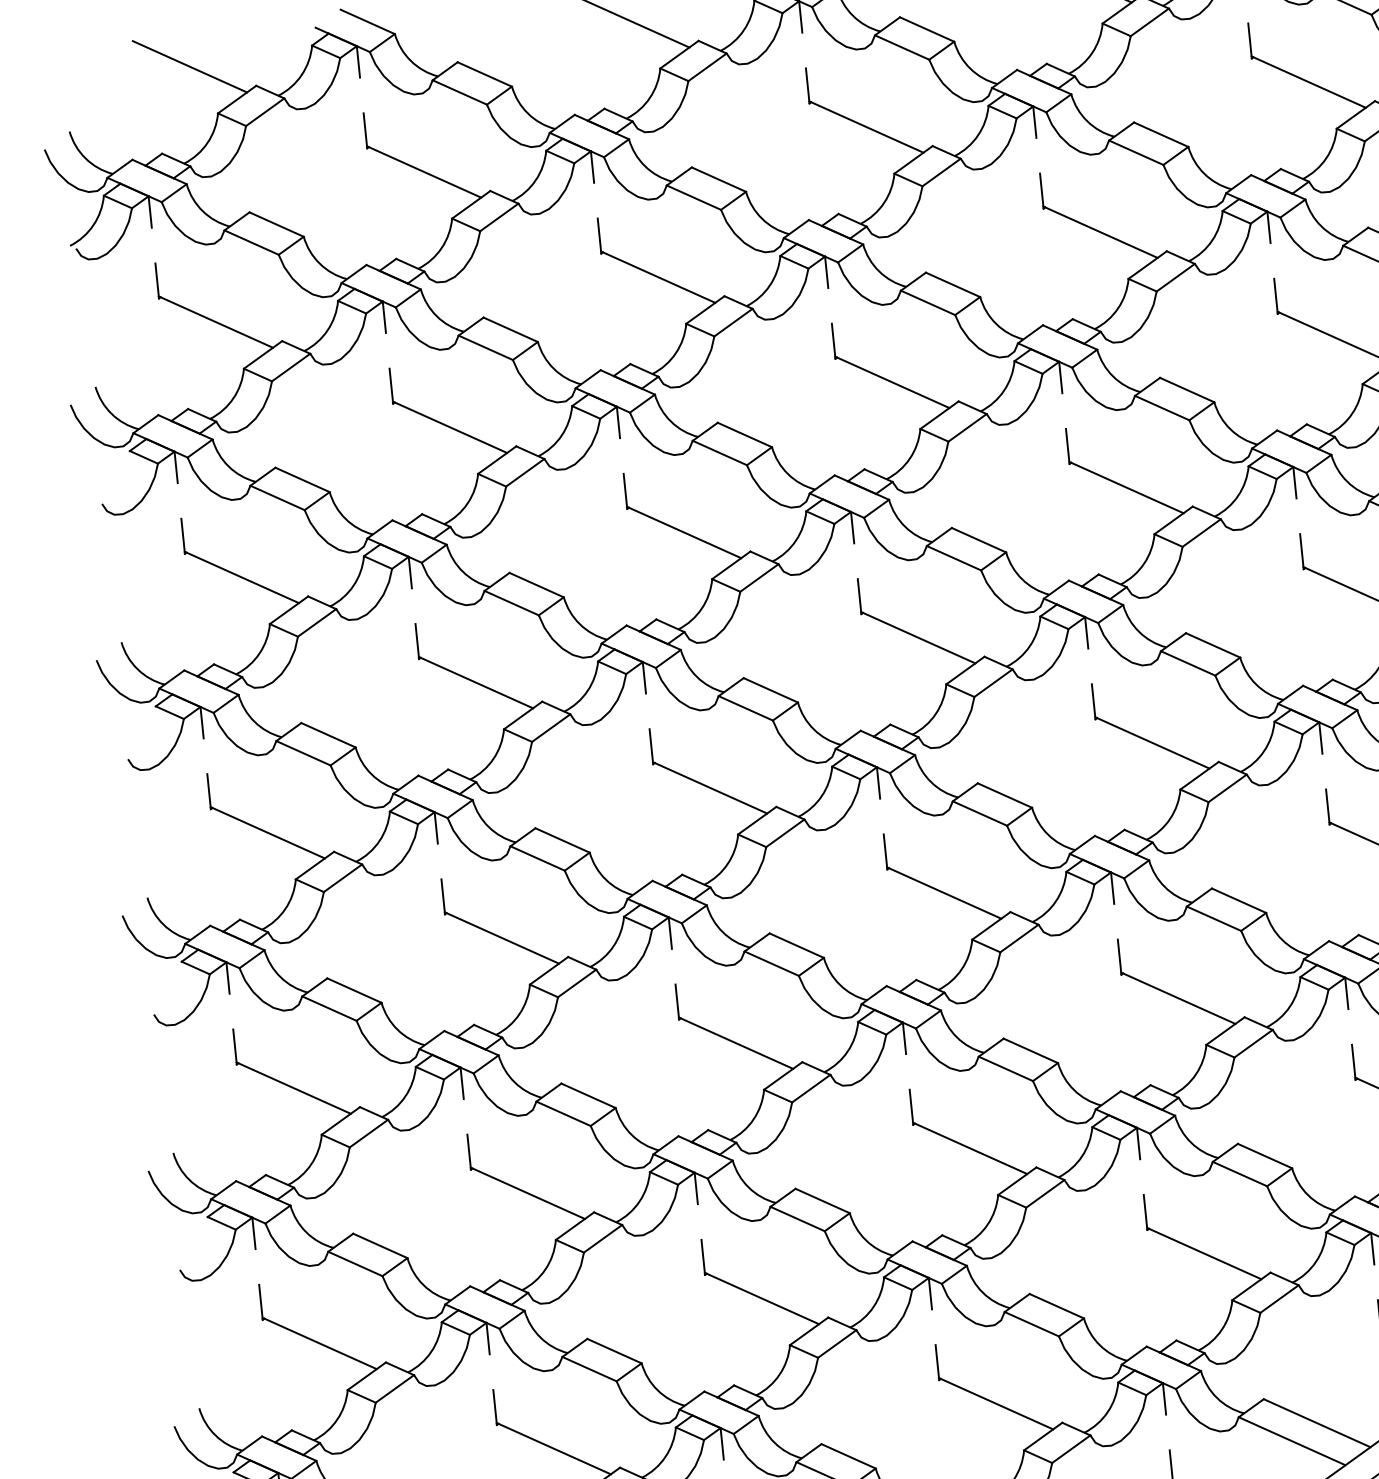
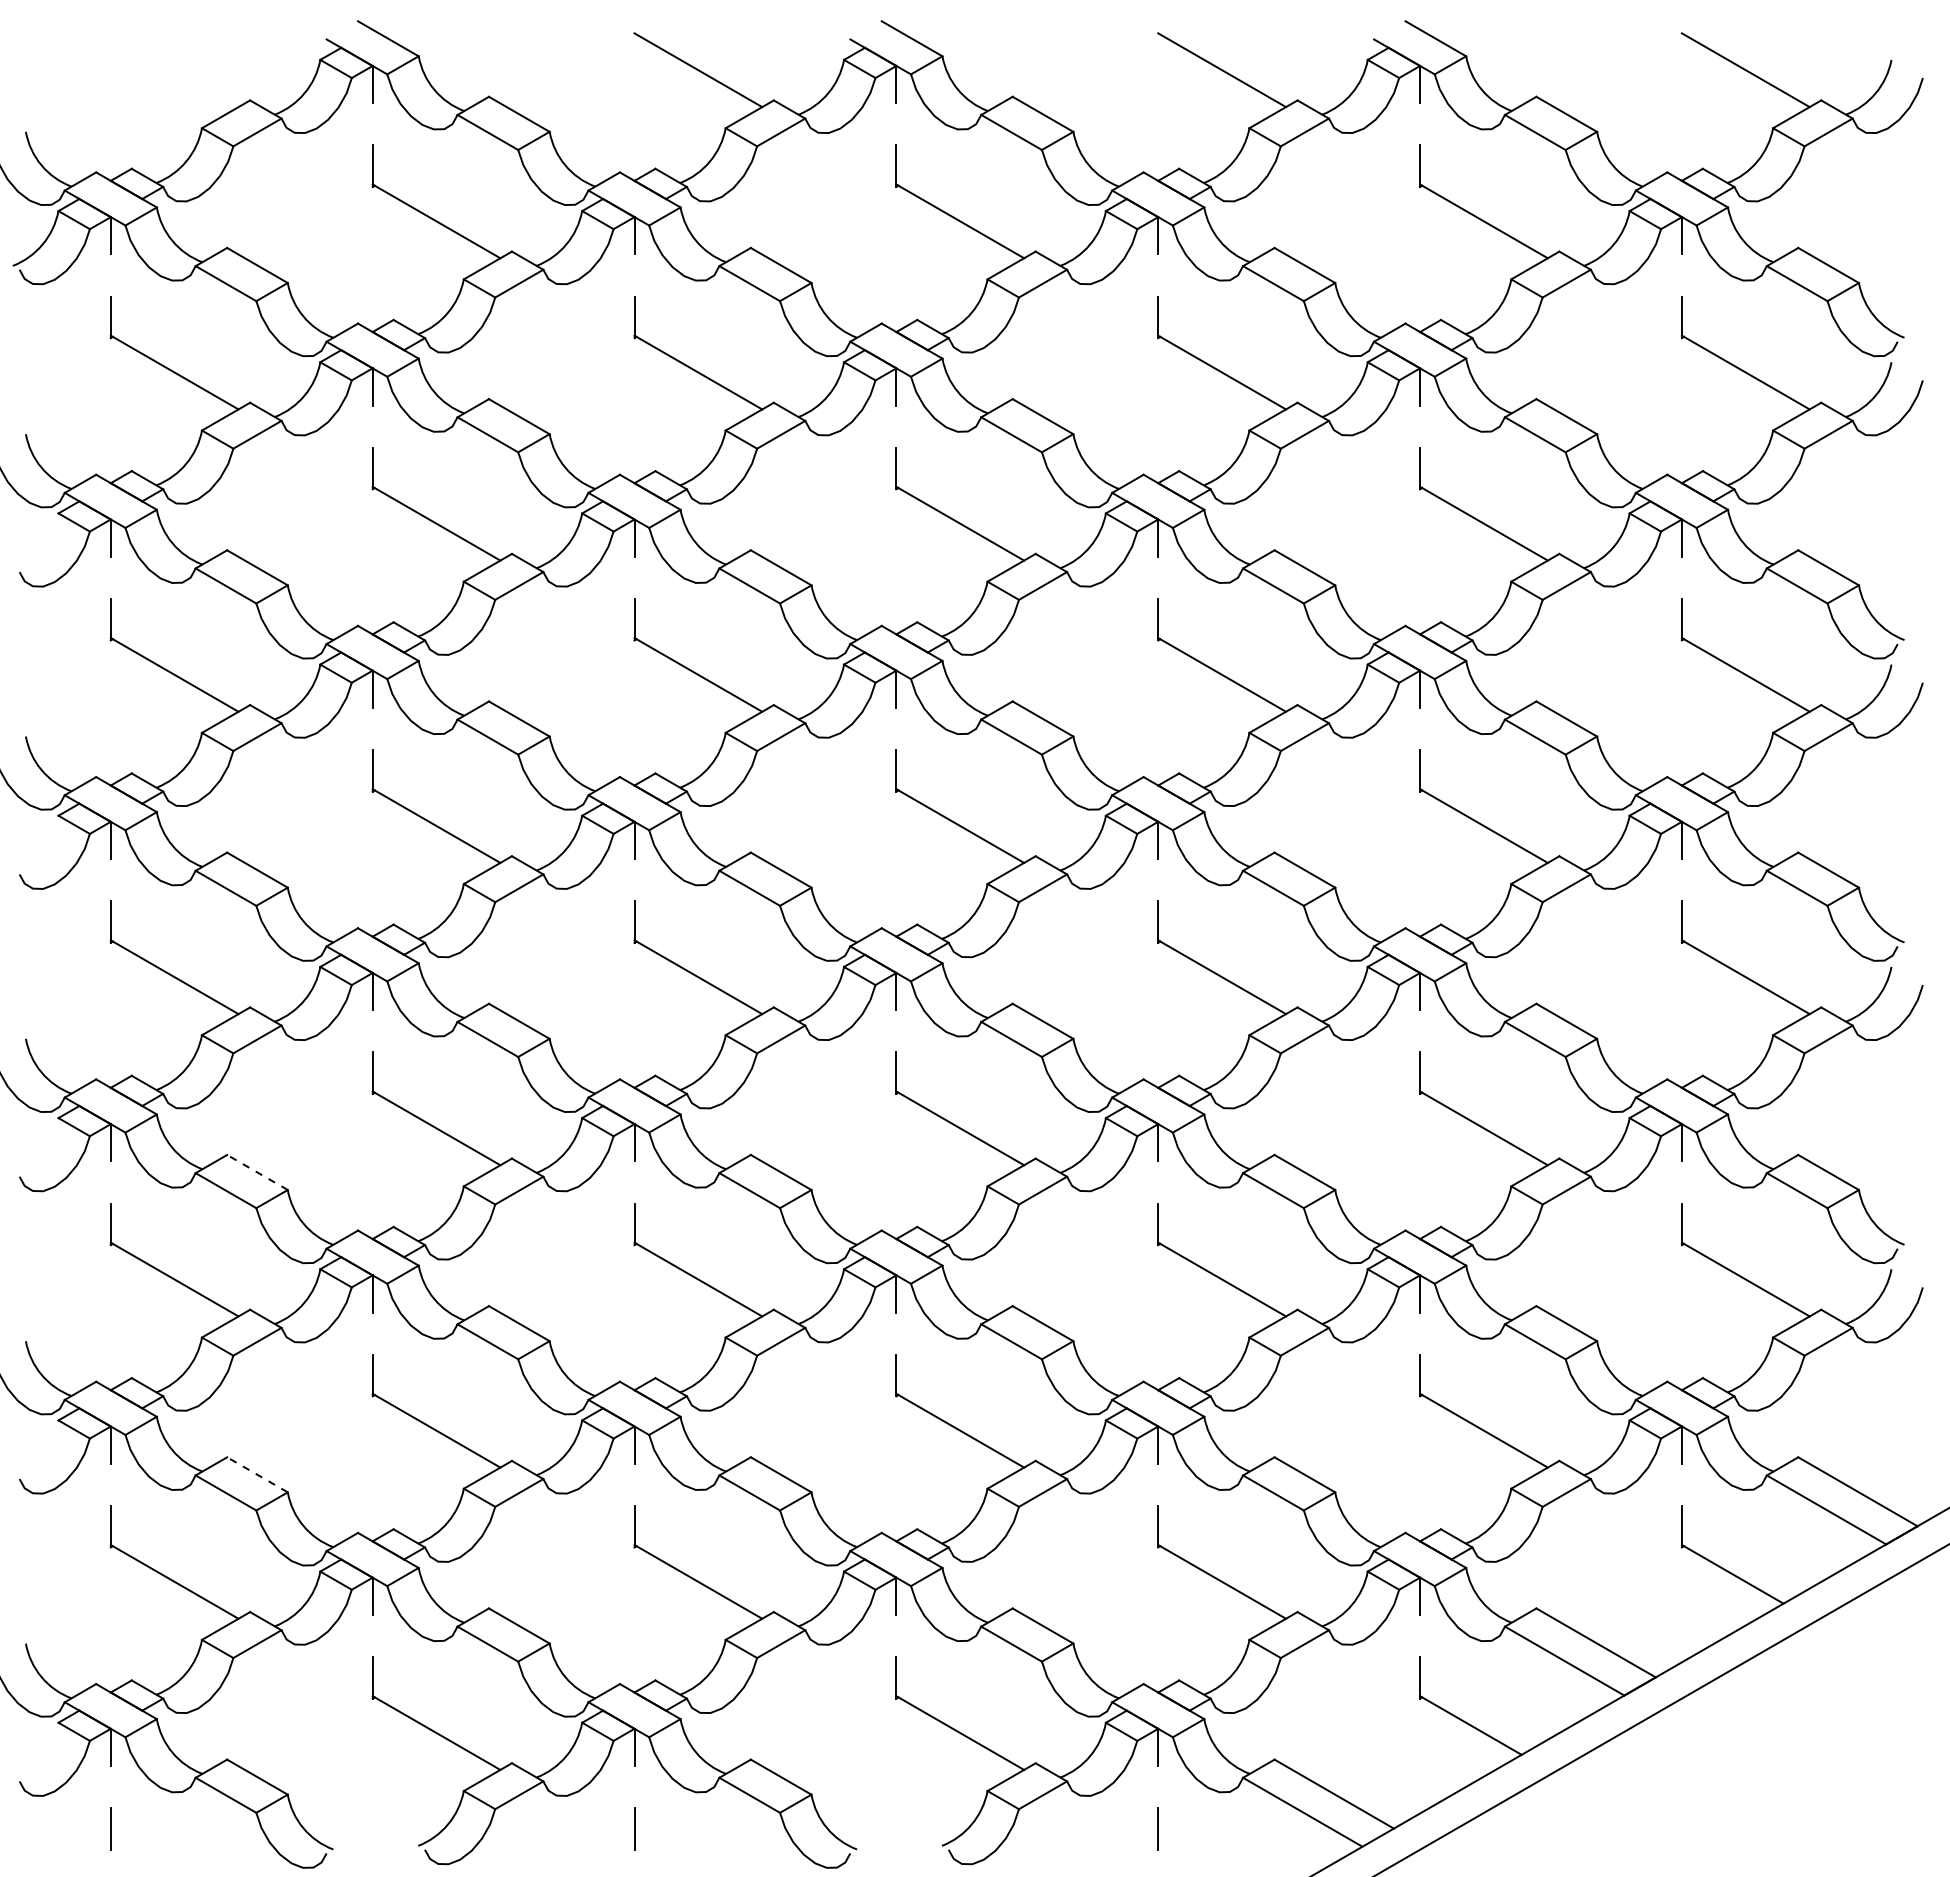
line: (189, 67) -> (174, 70), removed
line: (354, 990) -> (257, 1172), solid -> dashed
line: (380, 1245) -> (257, 1474), solid -> dashed

